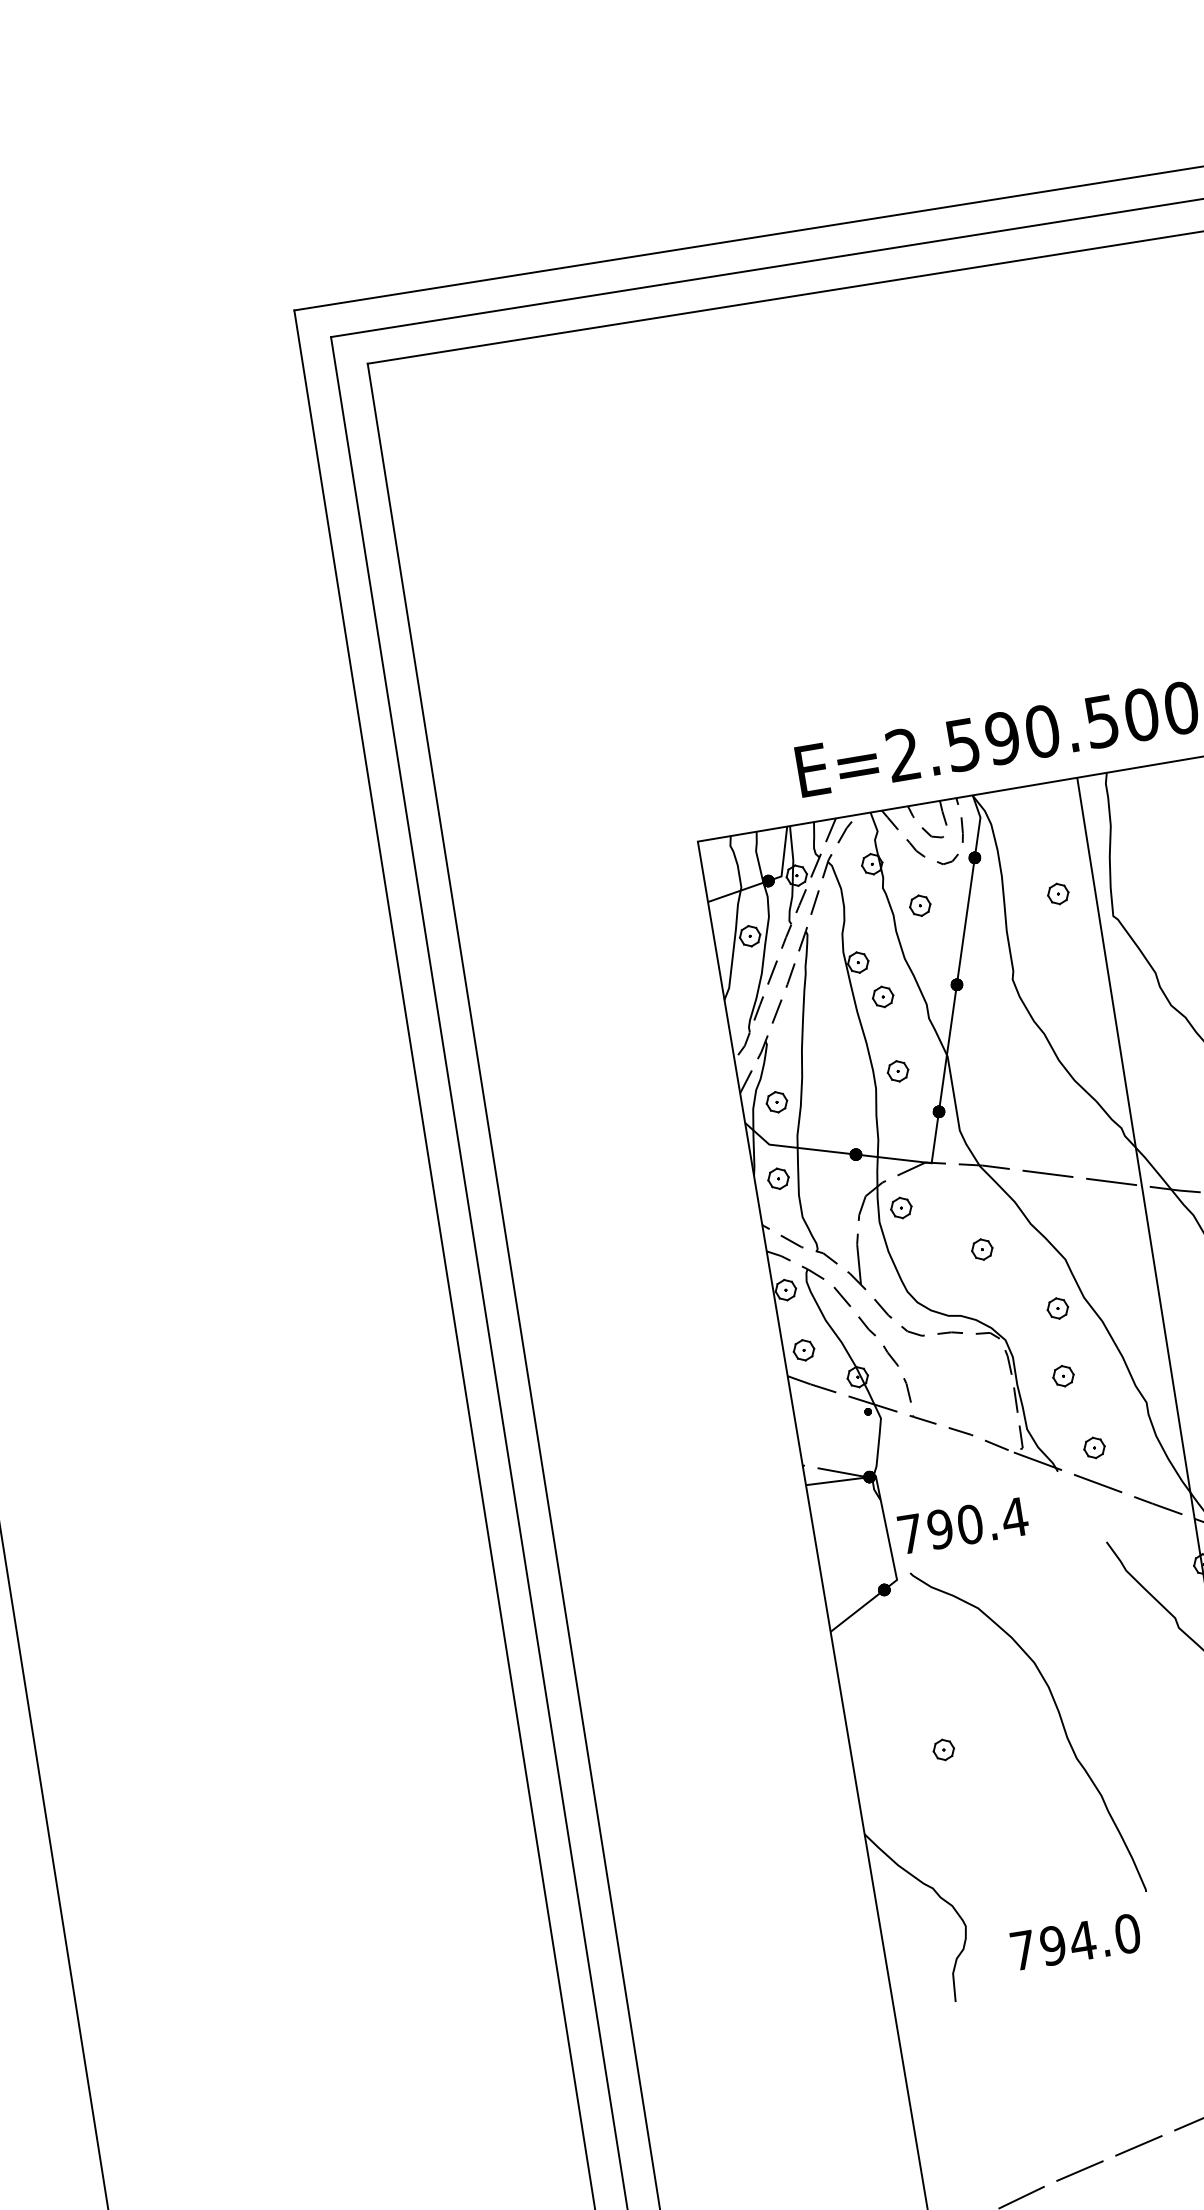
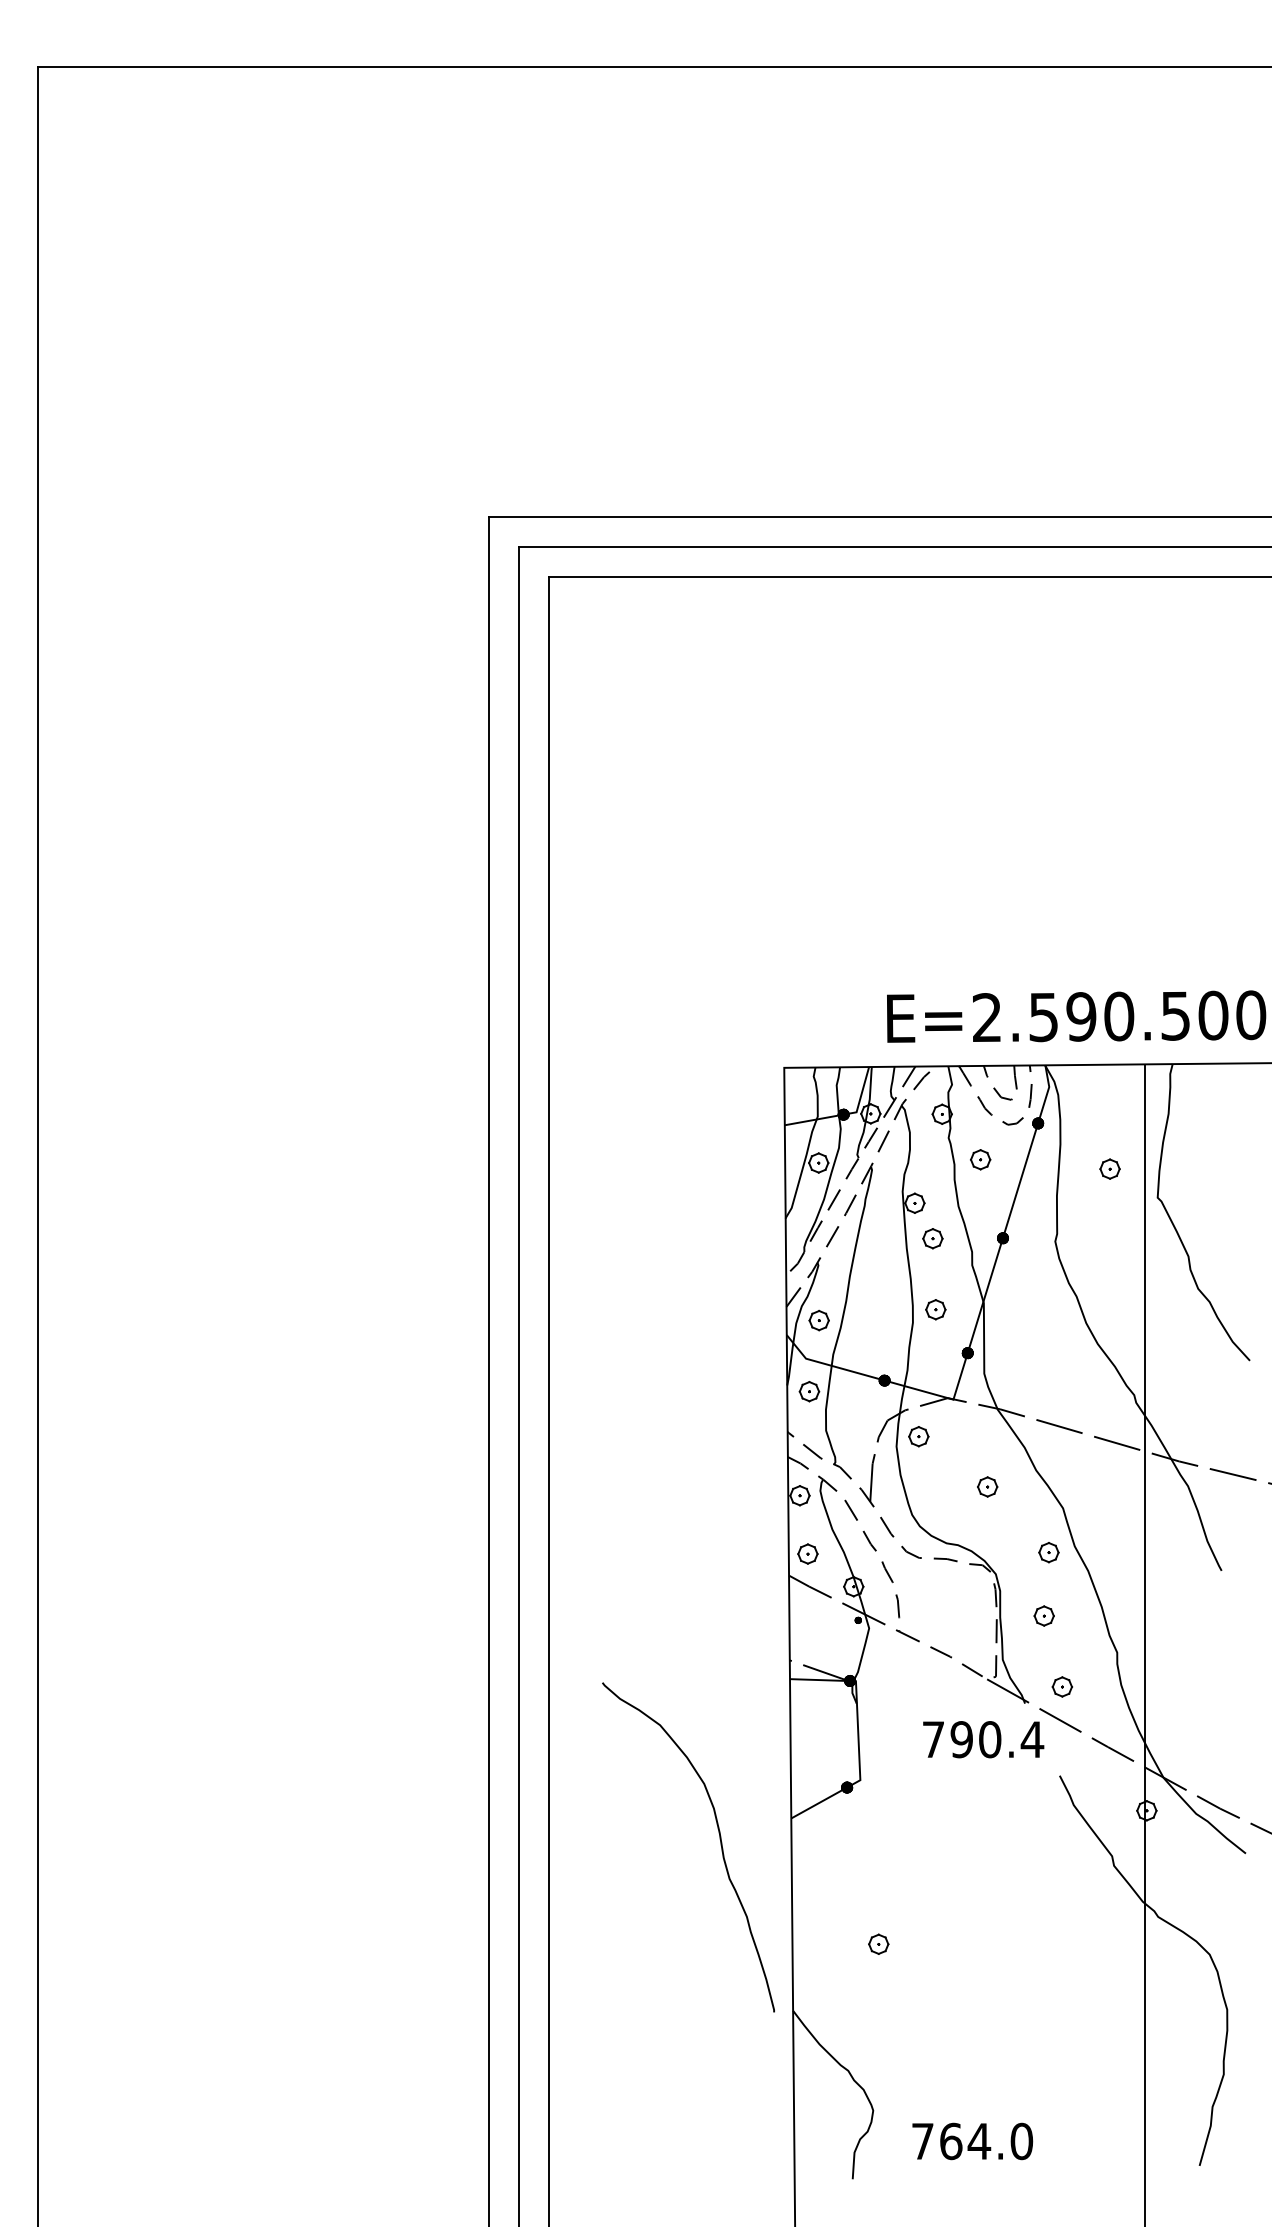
text: (963, 1525) -> (983, 1739), moved
curve: (1059, 1718) -> (719, 1839), moved
text: (1053, 1945) -> (951, 2141), 794.0 -> 764.0

